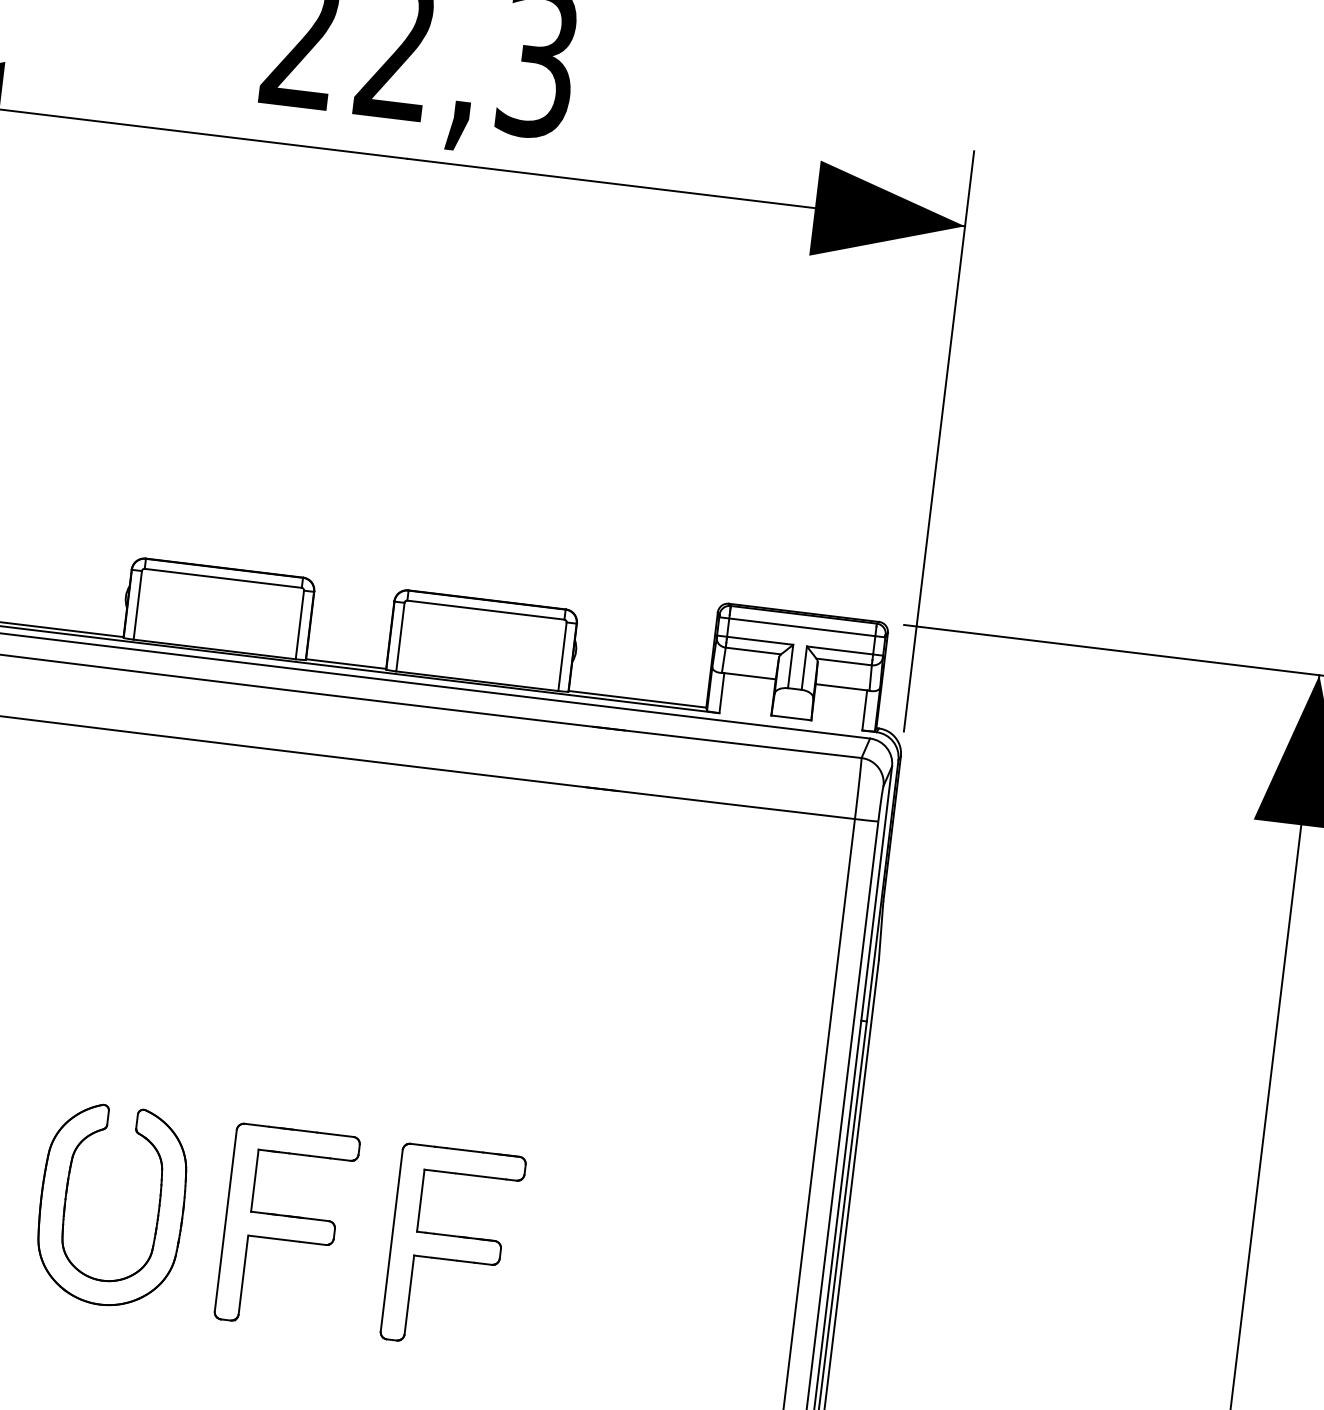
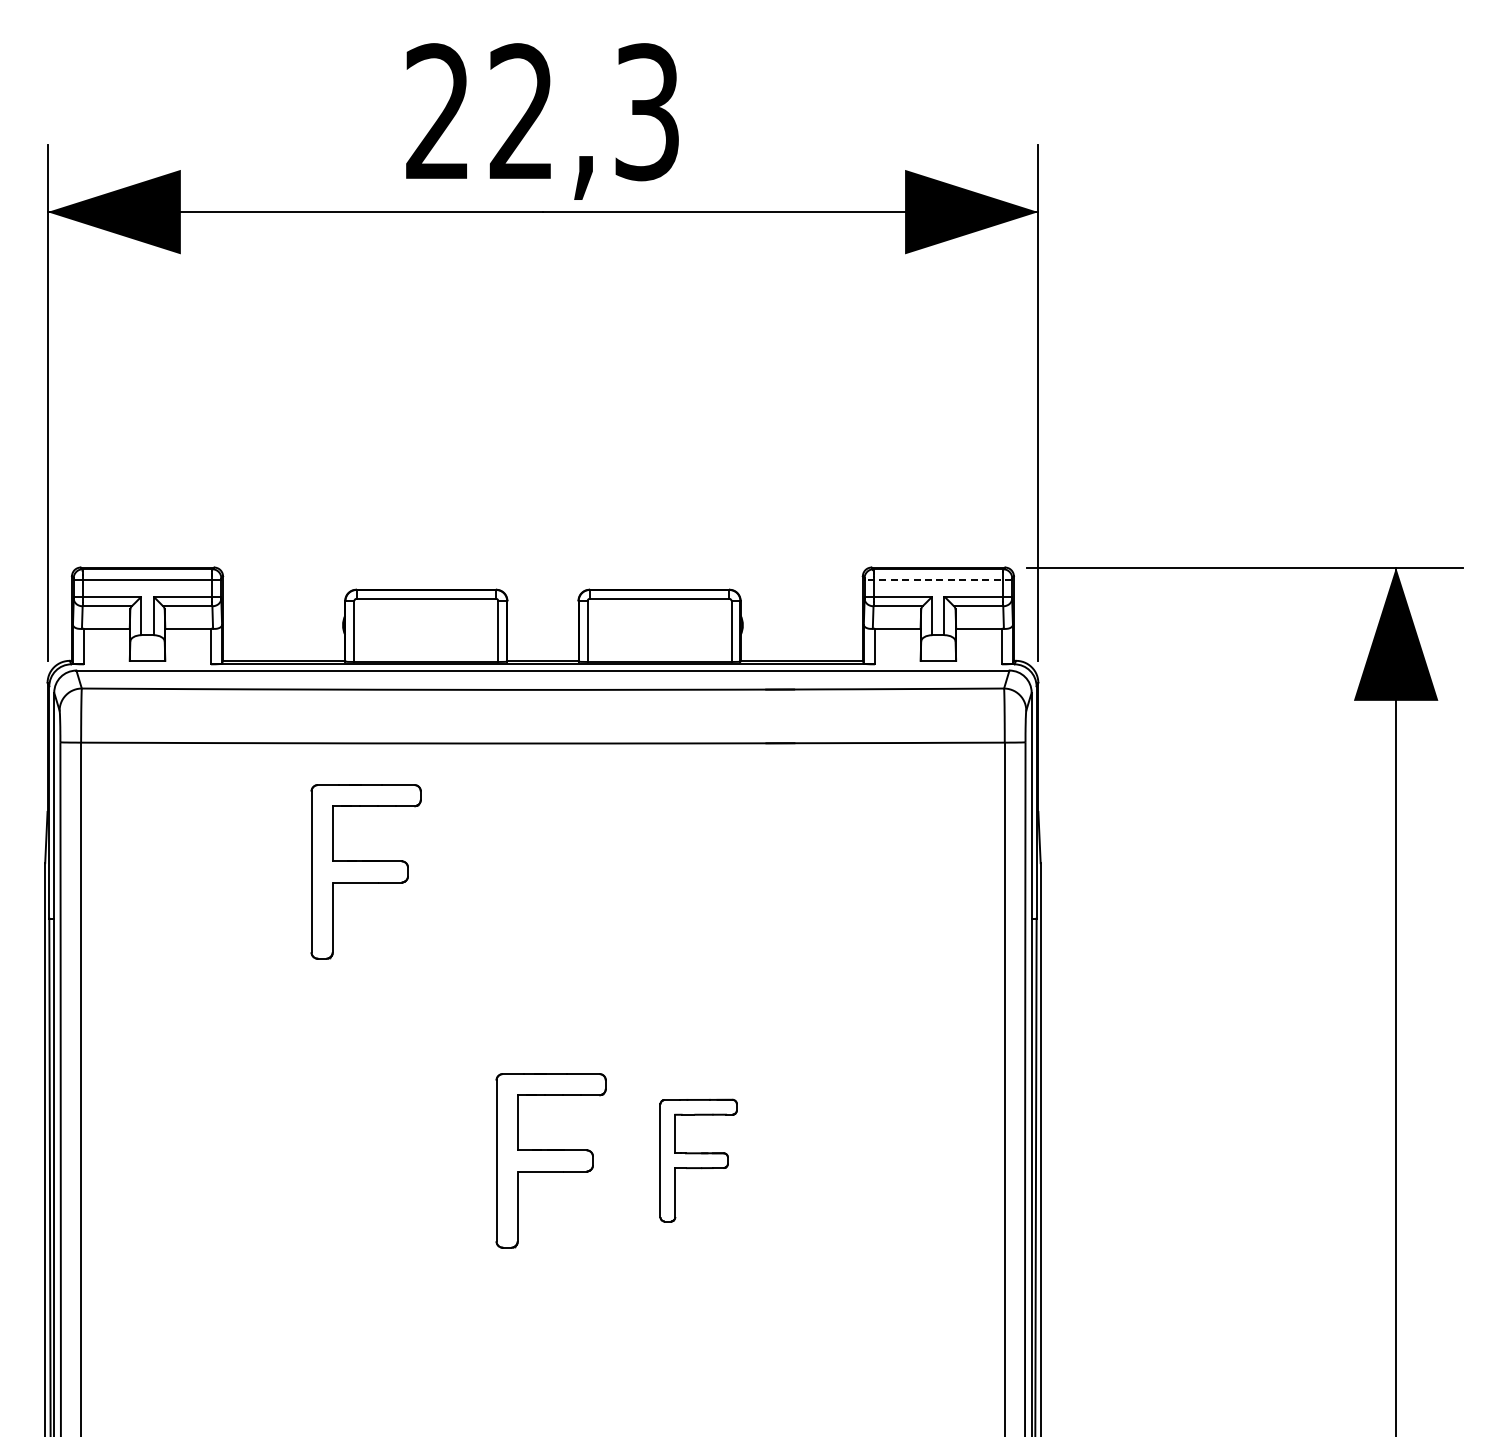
line: (802, 627) -> (938, 580), solid -> dashed
part: (117, 877) -> (365, 871), added
part: (66, 1208) -> (355, 1167), removed
part: (453, 1247) -> (698, 1160), size x0.7

